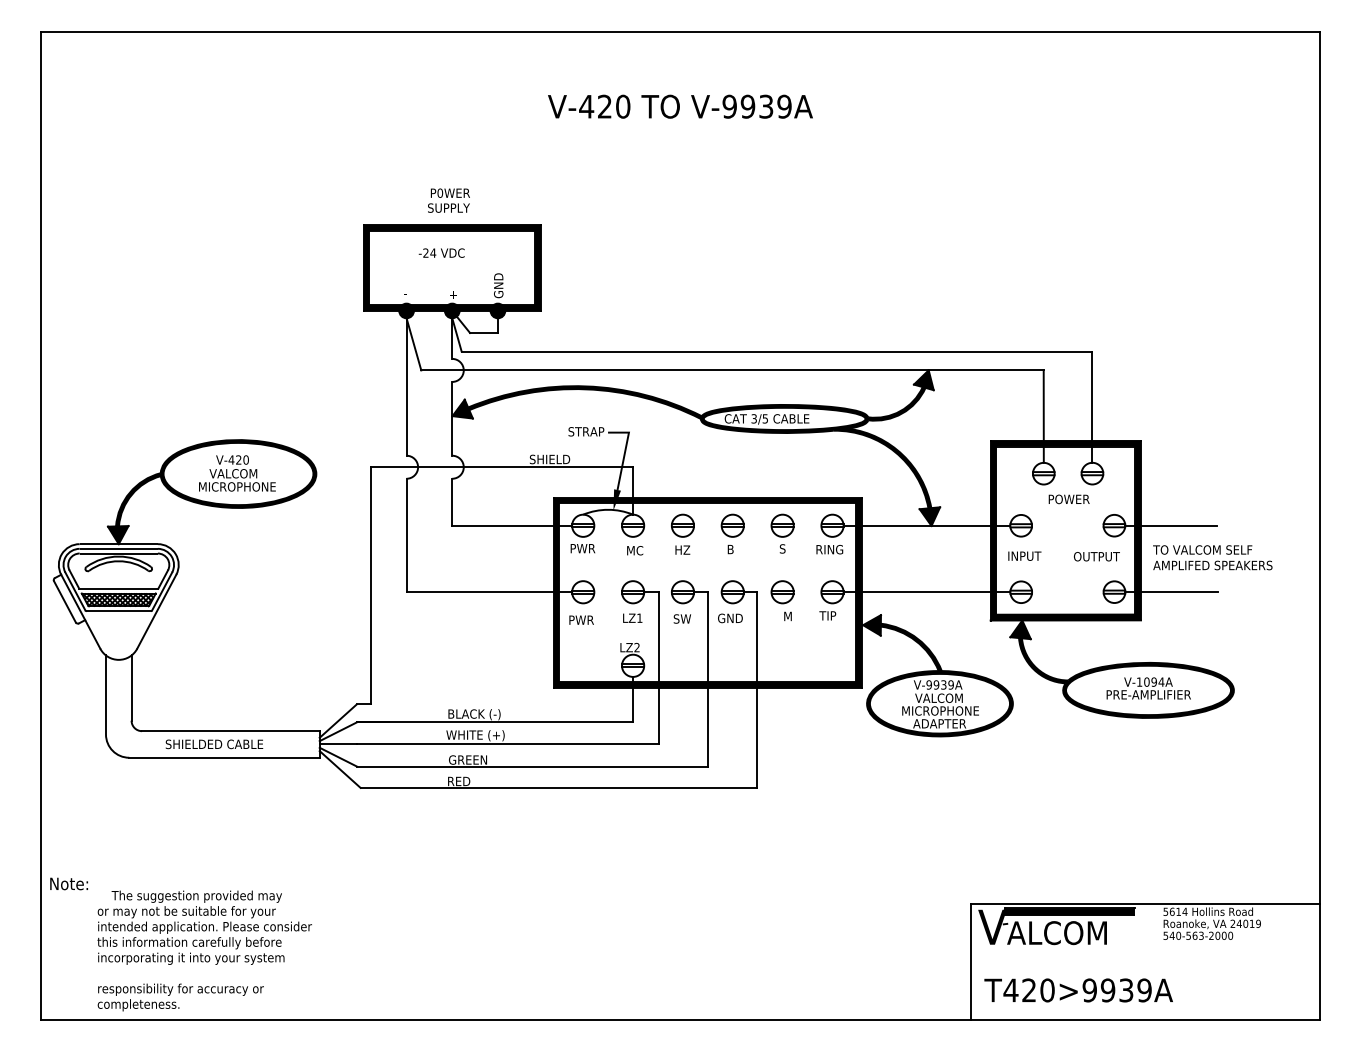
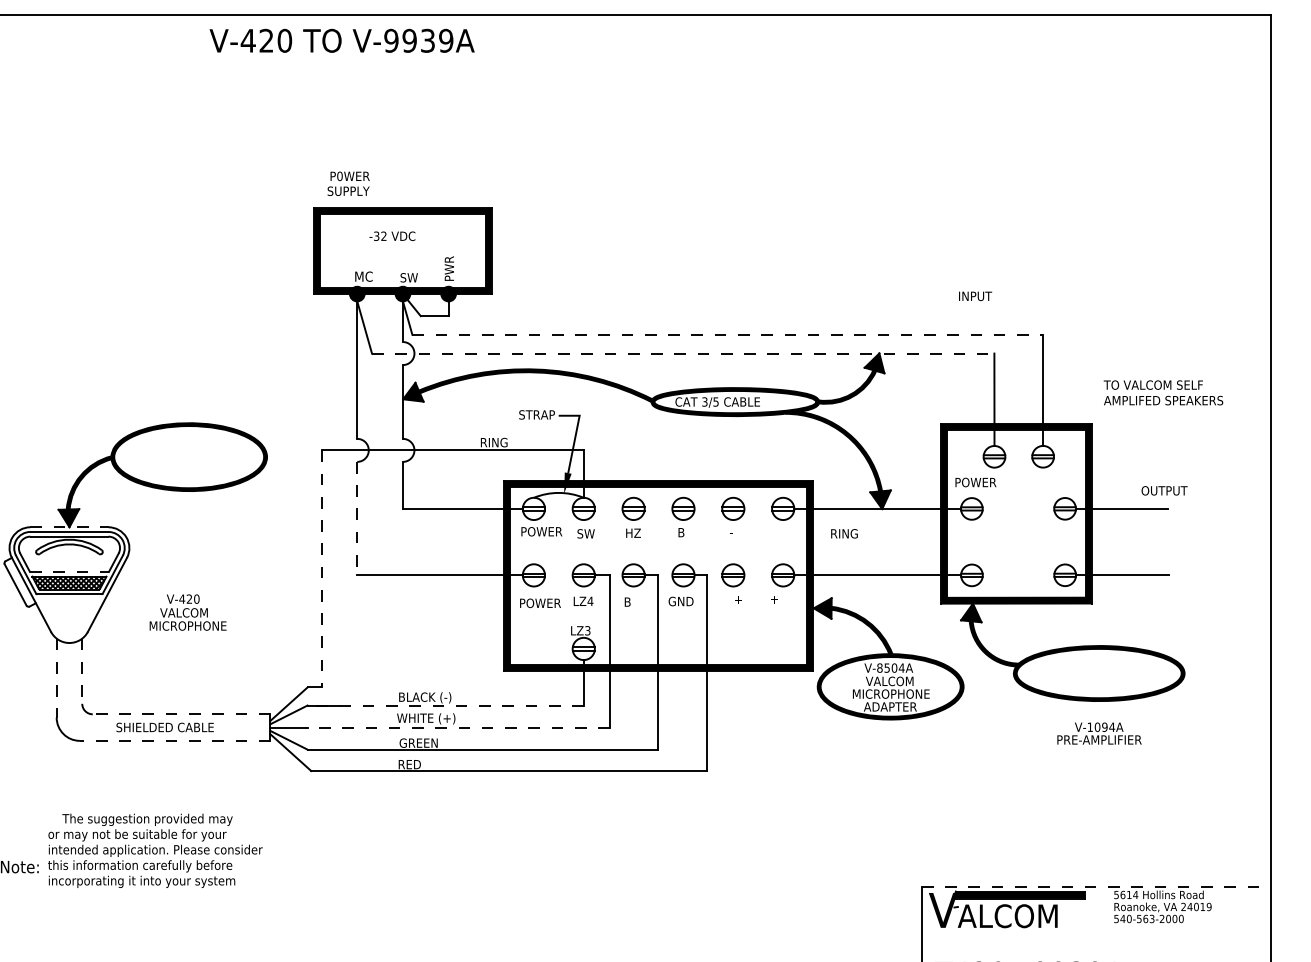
text: (680, 106) -> (342, 40), moved
text: (448, 200) -> (348, 183), moved
text: (429, 252) -> (380, 235), -24 -> -32
text: (498, 285) -> (449, 268), GND -> PWR
text: (412, 293) -> (363, 276), - -> MC
text: (458, 294) -> (409, 277), + -> SW
line: (777, 351) -> (728, 334), solid -> dashed
line: (733, 370) -> (684, 353), solid -> dashed
text: (549, 459) -> (500, 442), SHIELD -> RING
text: (237, 473) -> (188, 612), moved
text: (1068, 499) -> (975, 482), moved
line: (406, 535) -> (357, 518), solid -> dashed
line: (119, 544) -> (70, 527), solid -> dashed
text: (594, 548) -> (545, 531), PWR -> POWER
text: (782, 548) -> (733, 531), S -> -
text: (829, 549) -> (844, 533), moved
text: (635, 550) -> (586, 533), MC -> SW
text: (1024, 555) -> (975, 295), moved
text: (1096, 556) -> (1164, 490), moved
text: (1212, 557) -> (1163, 392), moved
line: (371, 585) -> (322, 568), solid -> dashed
line: (119, 588) -> (70, 571), solid -> dashed
text: (827, 615) -> (778, 598), TIP -> +
text: (787, 616) -> (738, 599), M -> +
text: (639, 617) -> (590, 600), LZ1 -> LZ4
text: (682, 618) -> (633, 601), SW -> B
text: (592, 619) -> (543, 602), PWR -> POWER
text: (636, 647) -> (587, 630), LZ2 -> LZ3
text: (940, 684) -> (891, 667), V-9939A -> V-8504A
line: (131, 688) -> (82, 671), solid -> dashed
text: (1148, 688) -> (1099, 733), moved
line: (105, 694) -> (56, 677), solid -> dashed
line: (494, 722) -> (445, 705), solid -> dashed
line: (230, 731) -> (181, 714), solid -> dashed
line: (507, 744) -> (458, 727), solid -> dashed
line: (223, 757) -> (174, 740), solid -> dashed
line: (1146, 903) -> (1097, 886), solid -> dashed
text: (204, 927) -> (155, 850), moved

